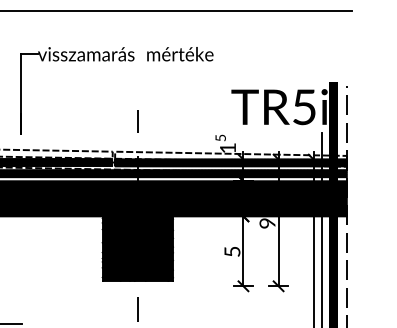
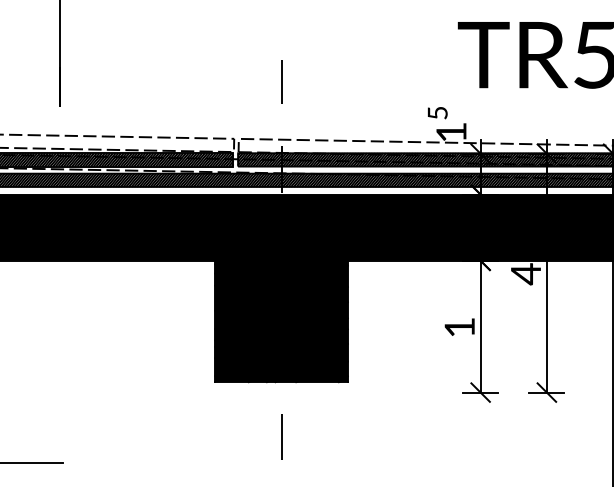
text: (267, 223) -> (525, 274), 9 -> 4
text: (232, 251) -> (459, 326), 5 -> 1

